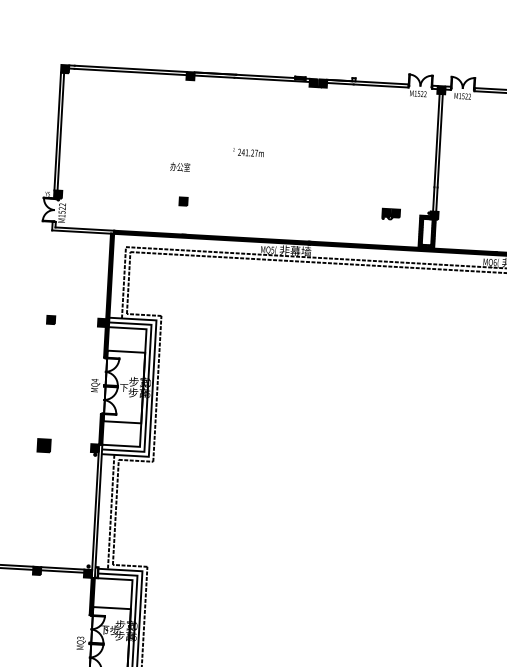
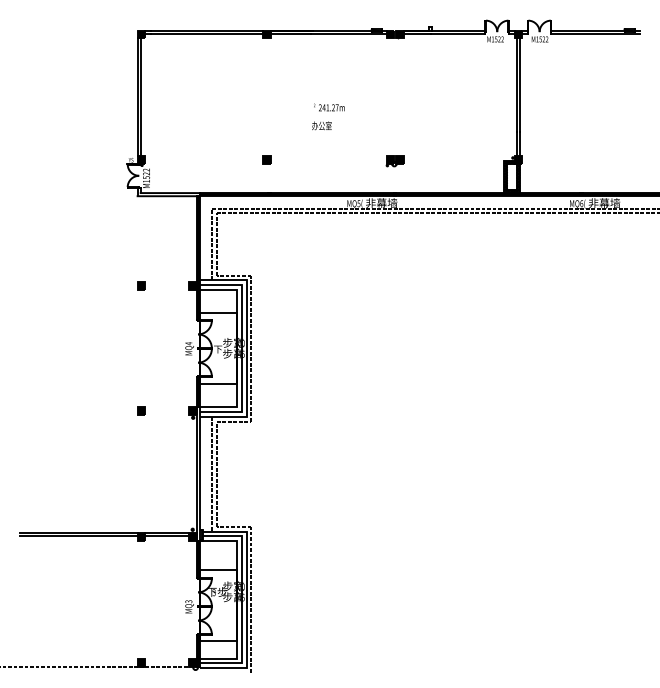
text: (179, 166) -> (321, 125), moved
part: (390, 214) -> (394, 161), moved
part: (44, 444) -> (141, 410), size x0.62

